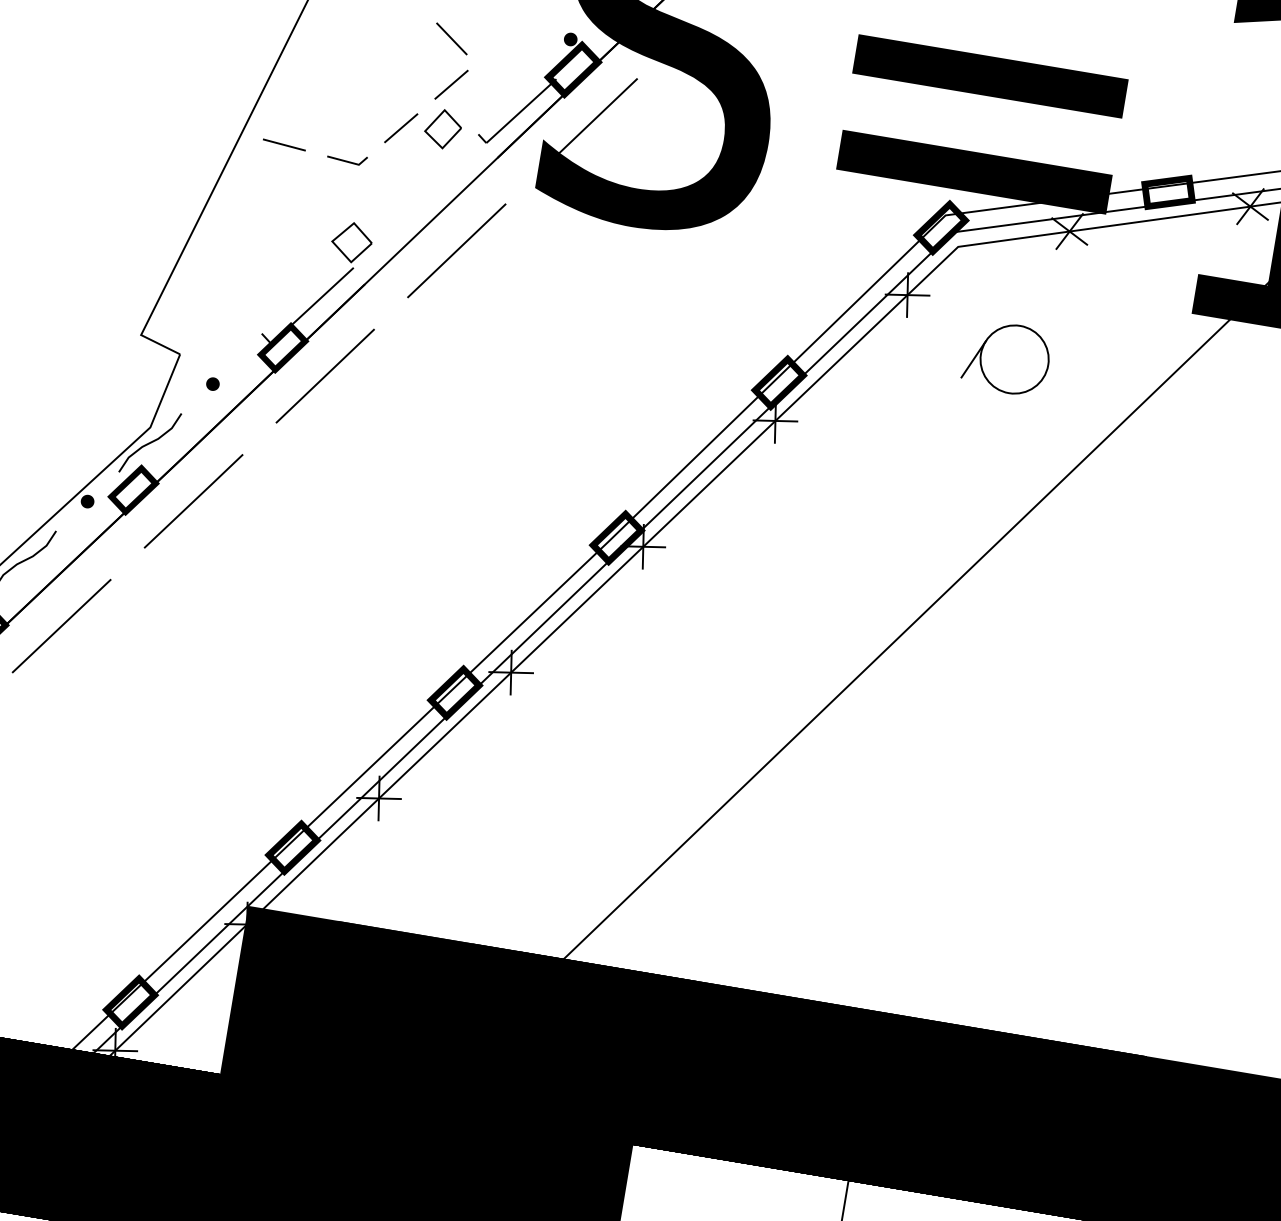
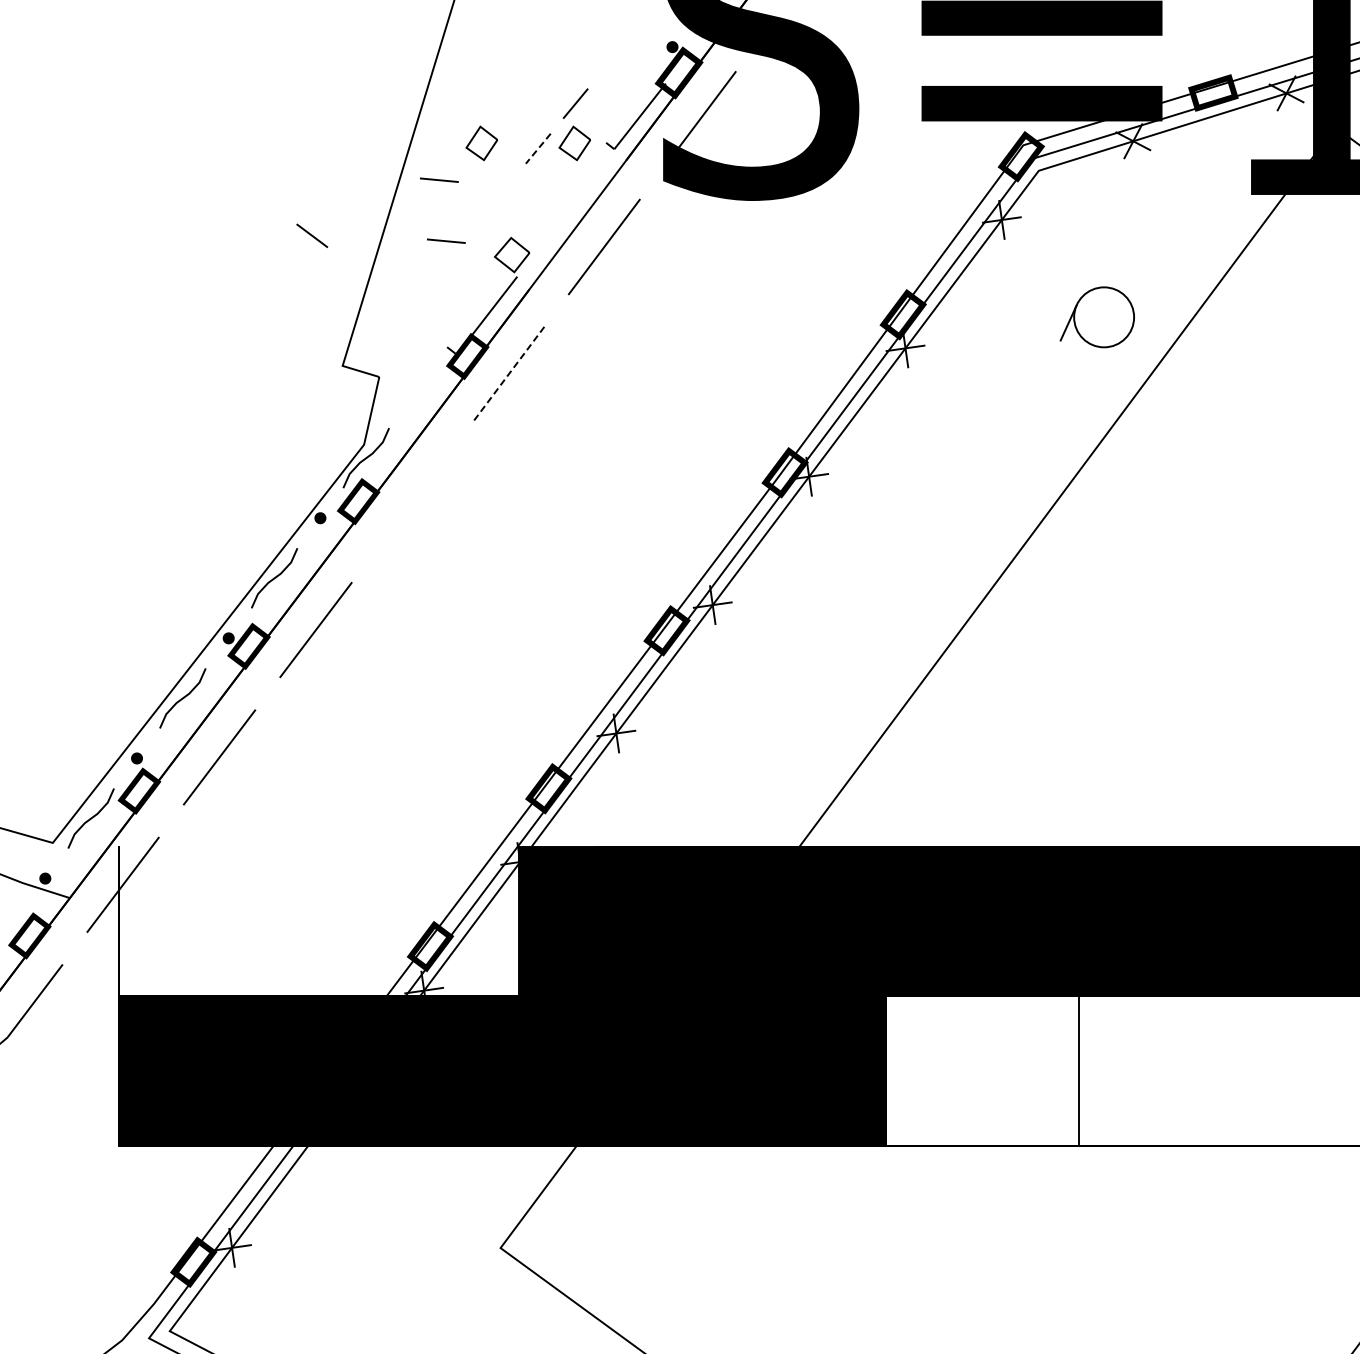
line: (452, 38) -> (312, 235), moved
part: (338, 111) -> (481, 143), added
line: (401, 128) -> (538, 148), solid -> dashed
line: (346, 160) -> (495, 184), removed
line: (281, 213) -> (446, 240), added
part: (1006, 358) -> (1096, 317), moved
line: (325, 375) -> (508, 374), solid -> dashed
fill: (213, 384) -> (412, 398), removed
line: (192, 501) -> (411, 502), removed

